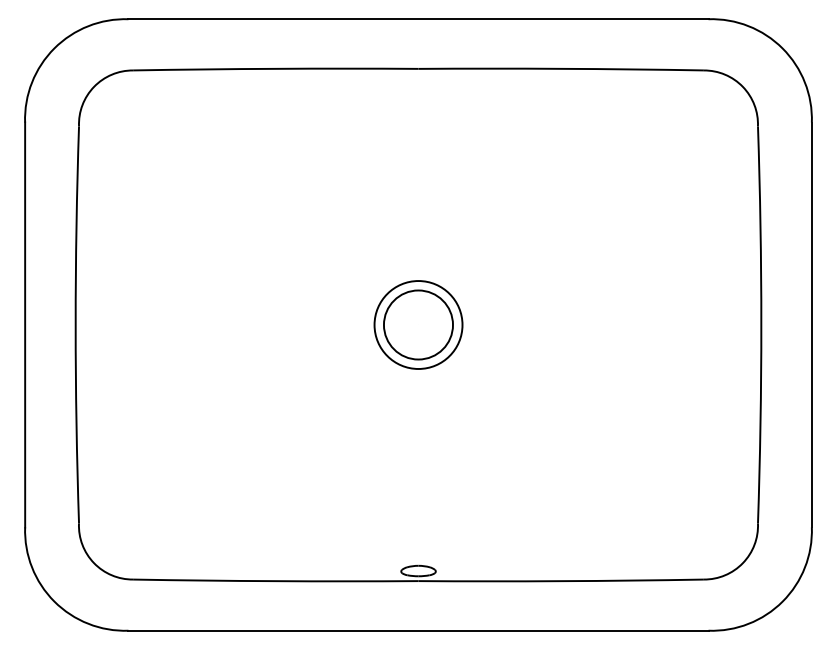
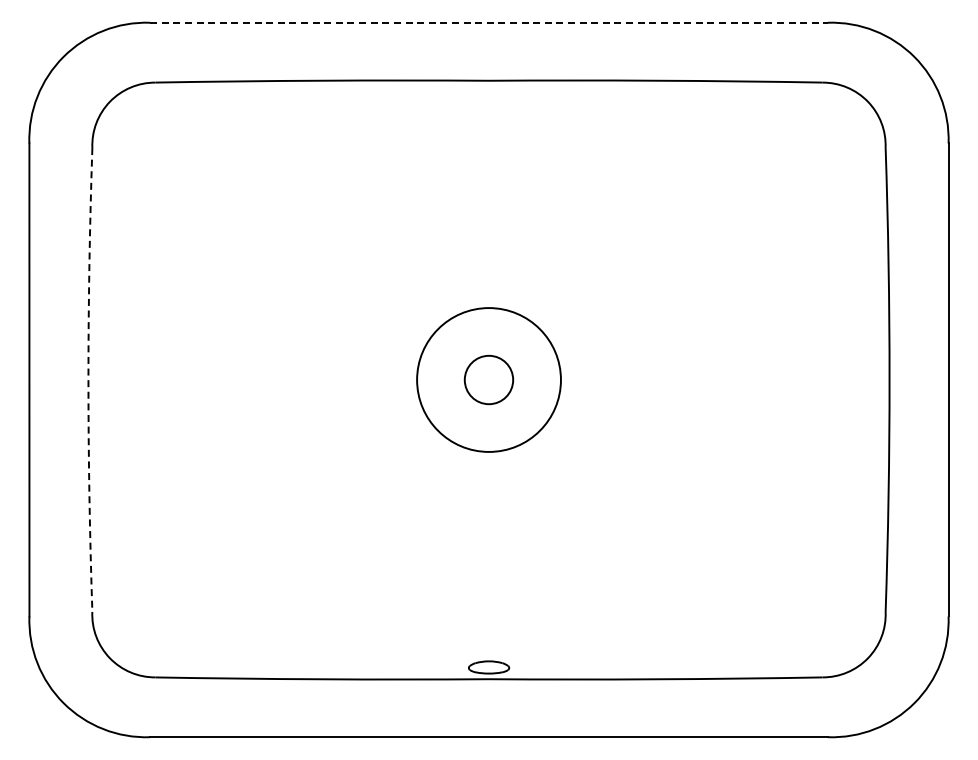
line: (418, 19) -> (488, 22), solid -> dashed
circle: (418, 324) -> (488, 379), size x0.6
circle: (418, 324) -> (488, 379), size x1.4
arc: (75, 325) -> (88, 380), solid -> dashed

